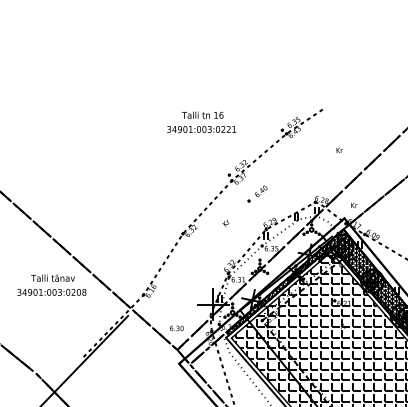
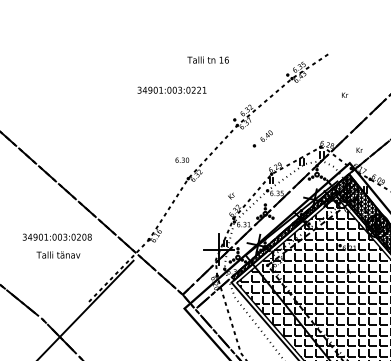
text: (201, 129) -> (171, 90), moved
text: (225, 223) -> (230, 196), moved
text: (52, 277) -> (57, 254), moved
text: (176, 328) -> (181, 160), moved

